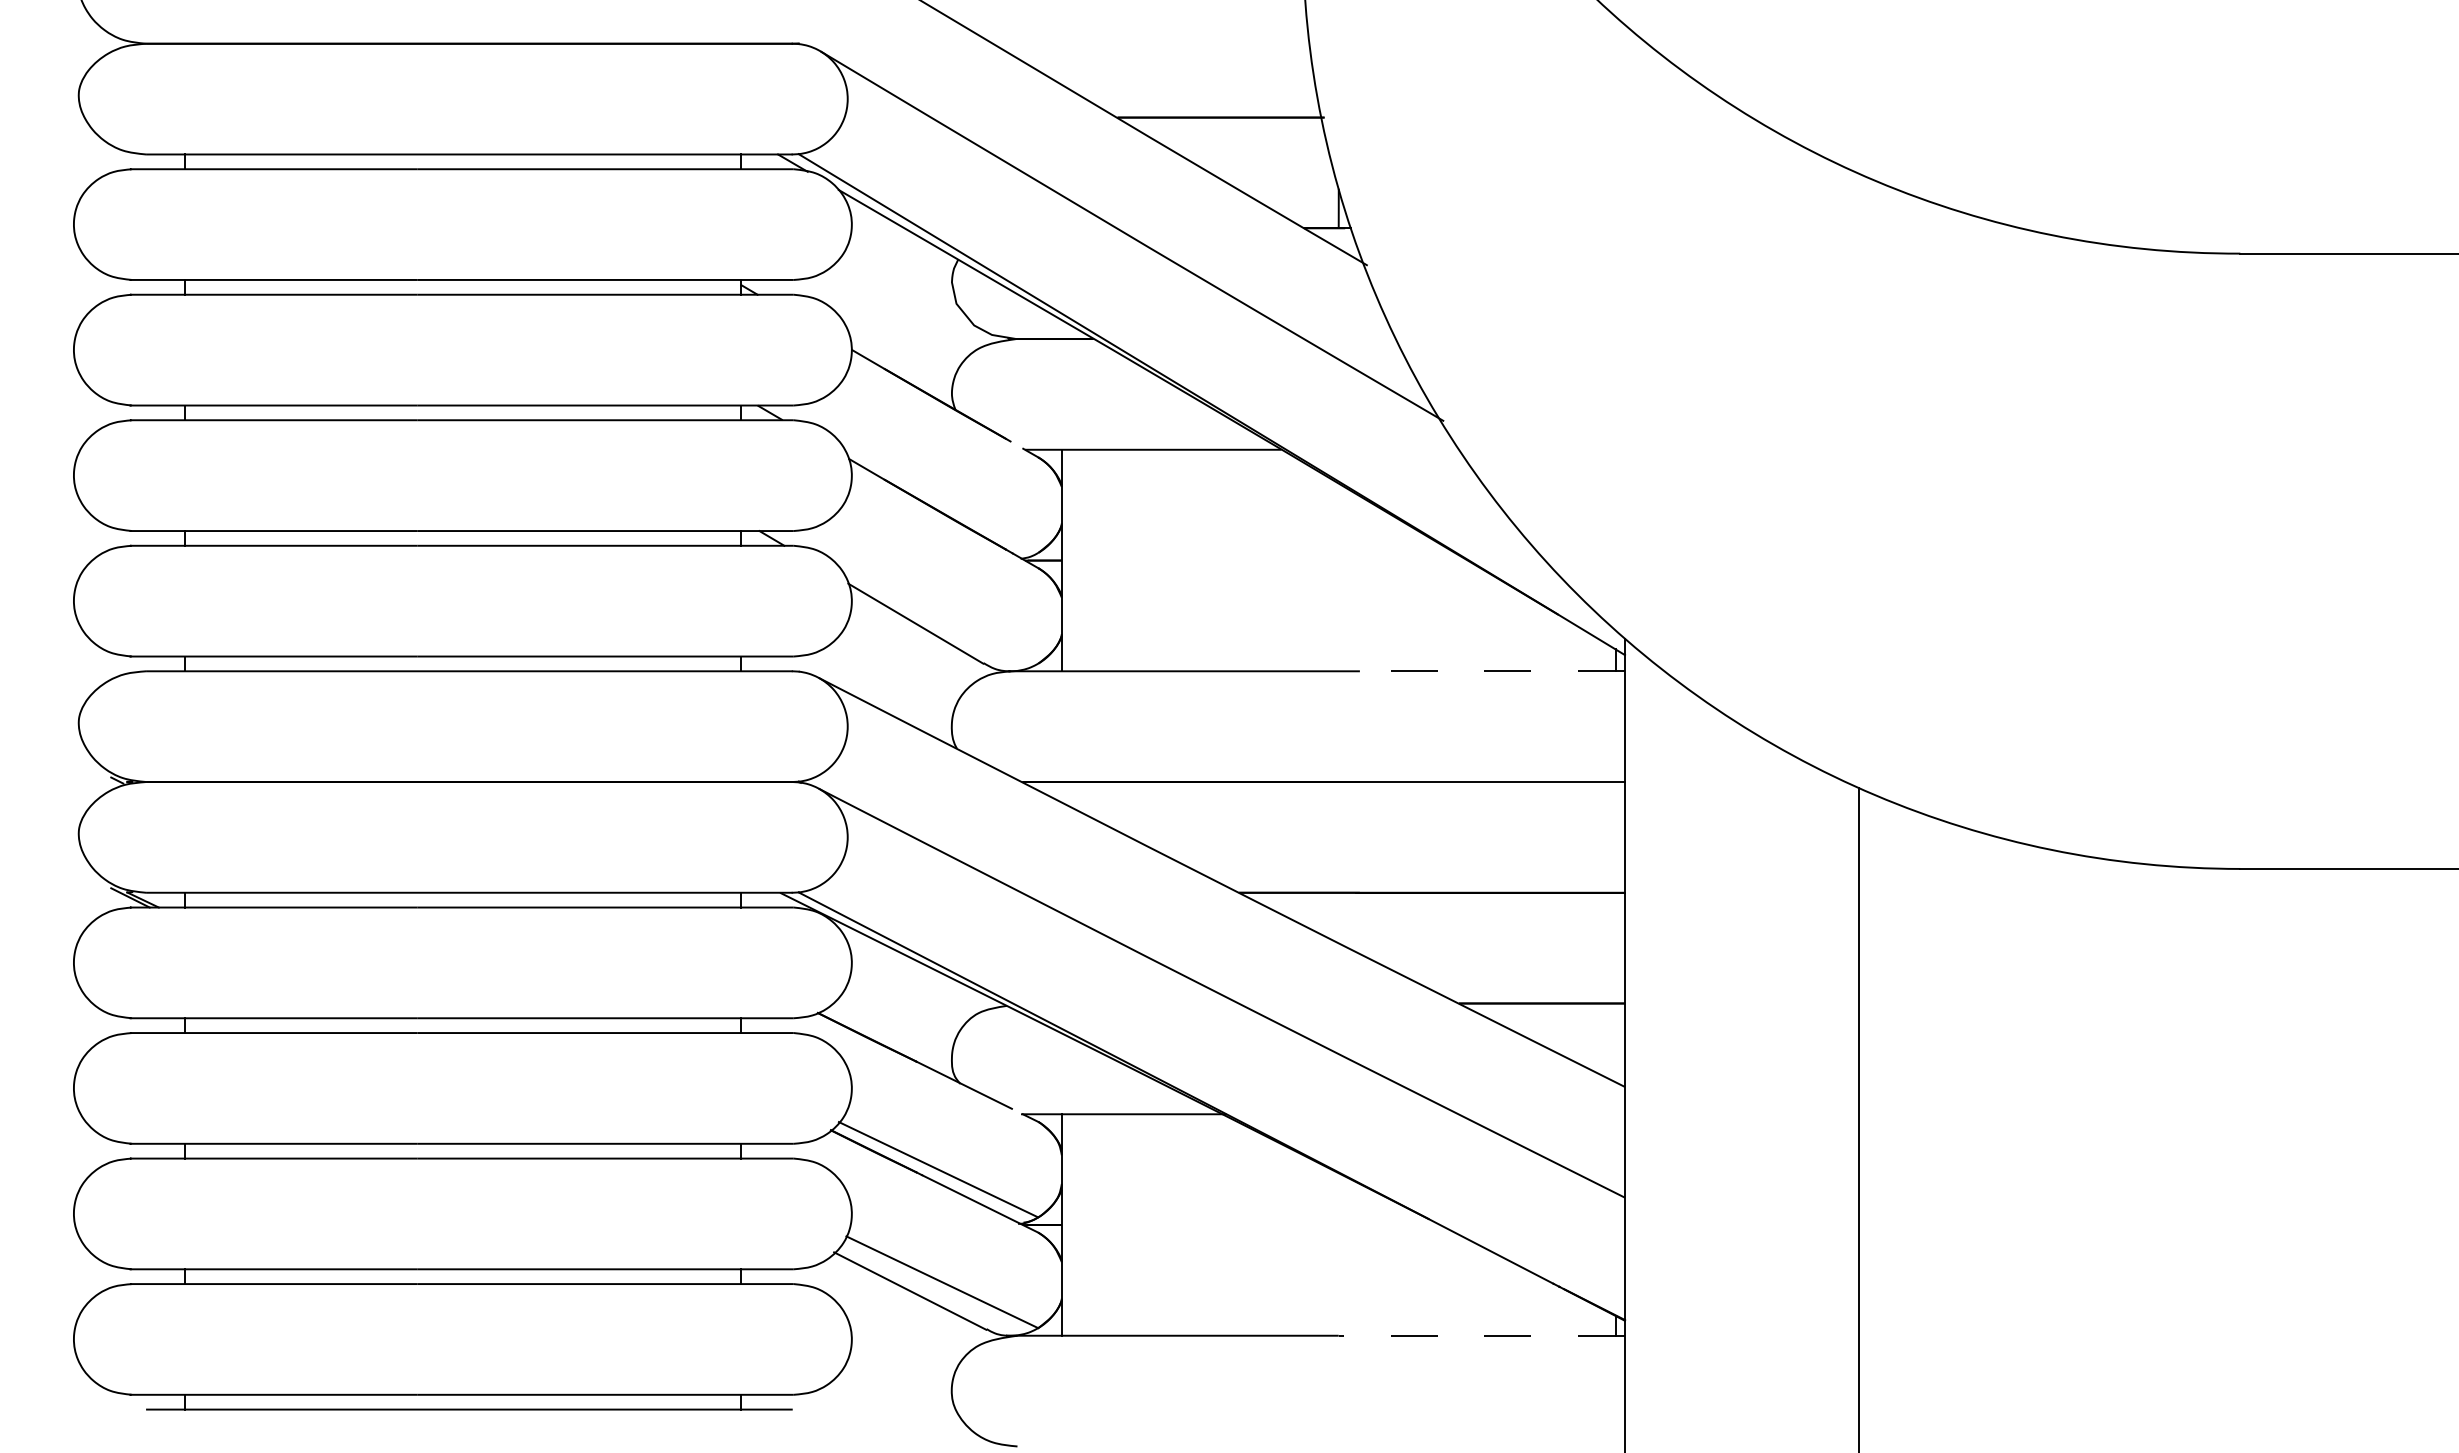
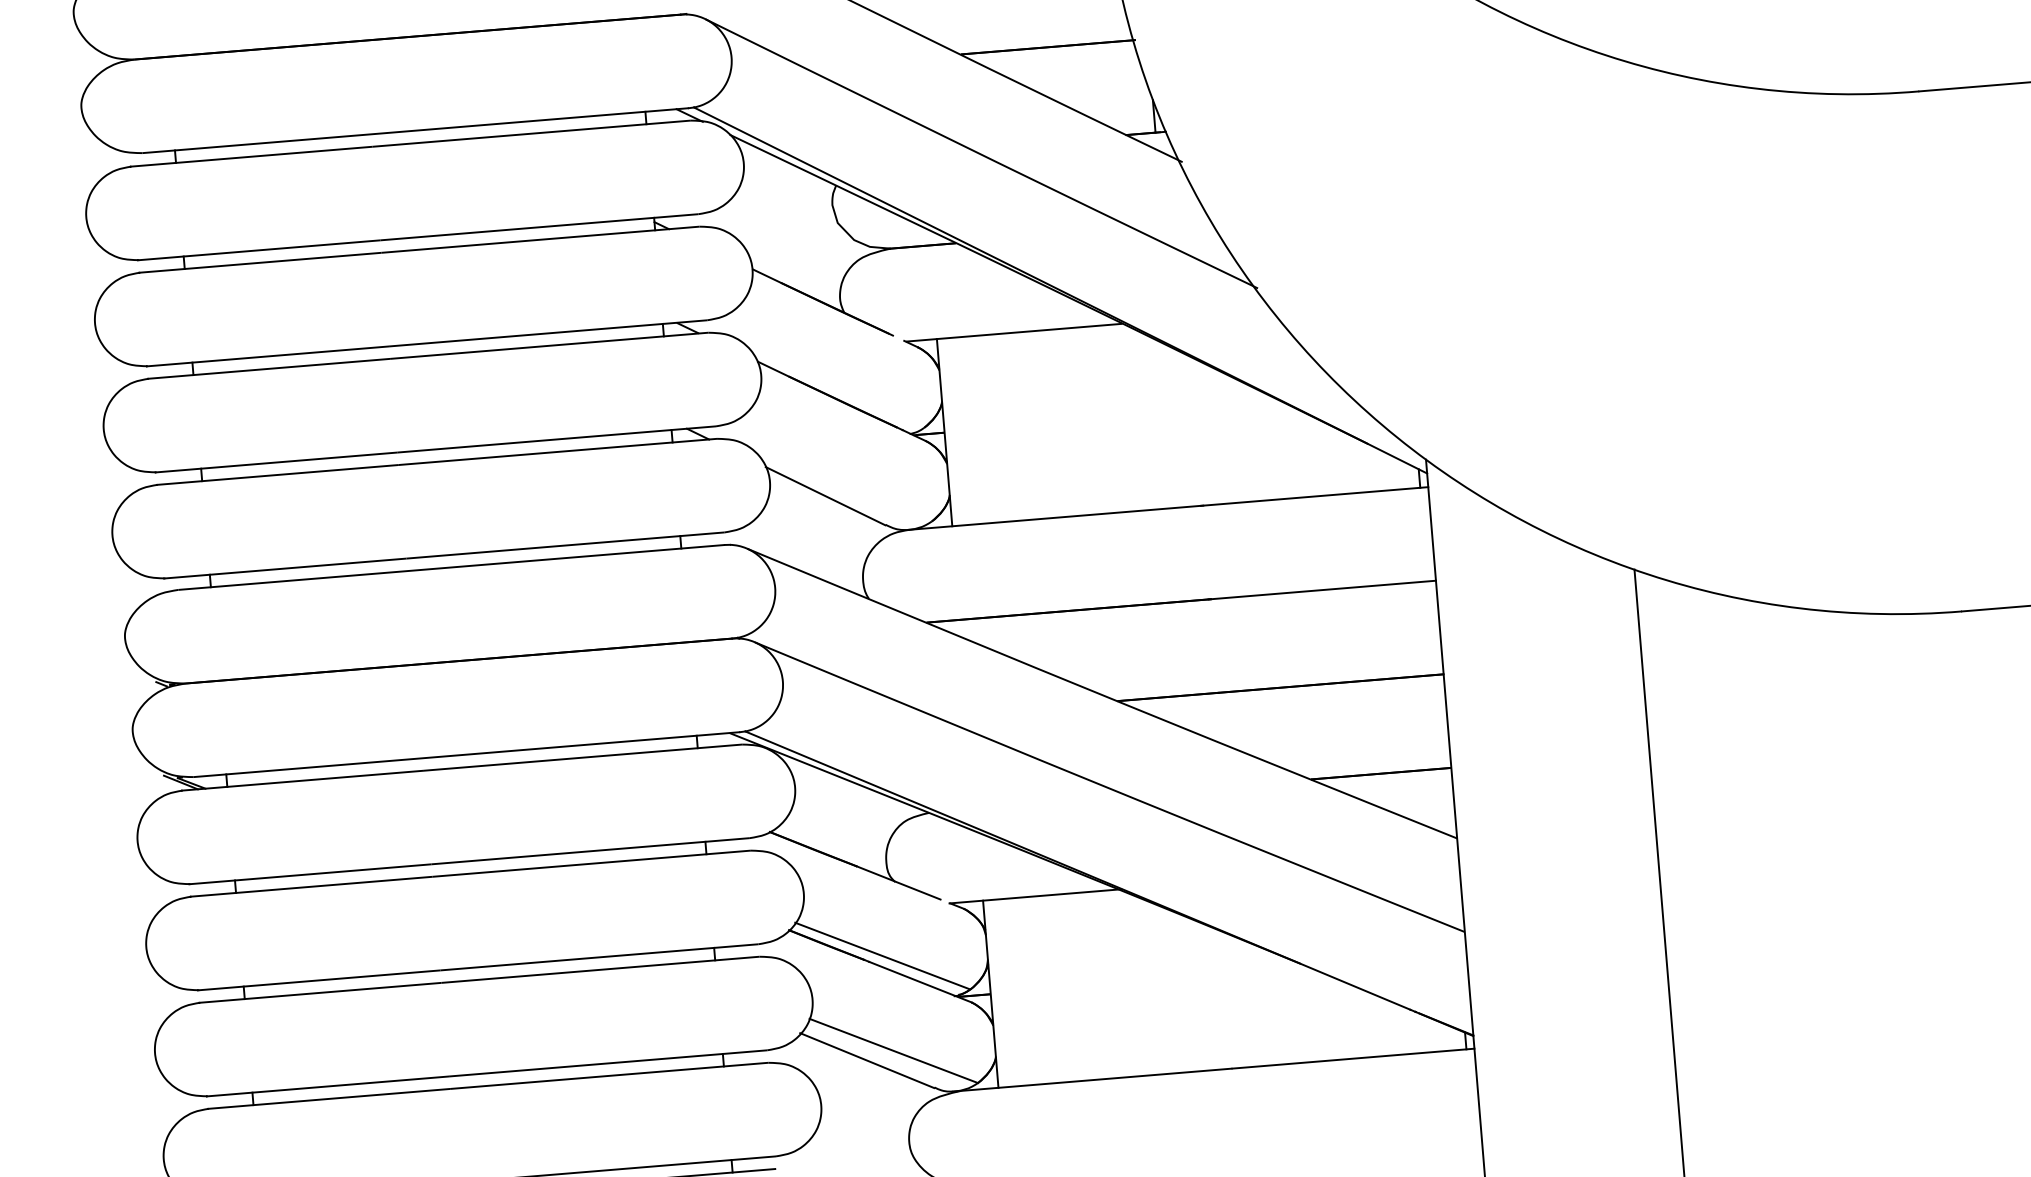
line: (1490, 671) -> (1314, 496), dashed -> solid
line: (1481, 1335) -> (1353, 1058), dashed -> solid

